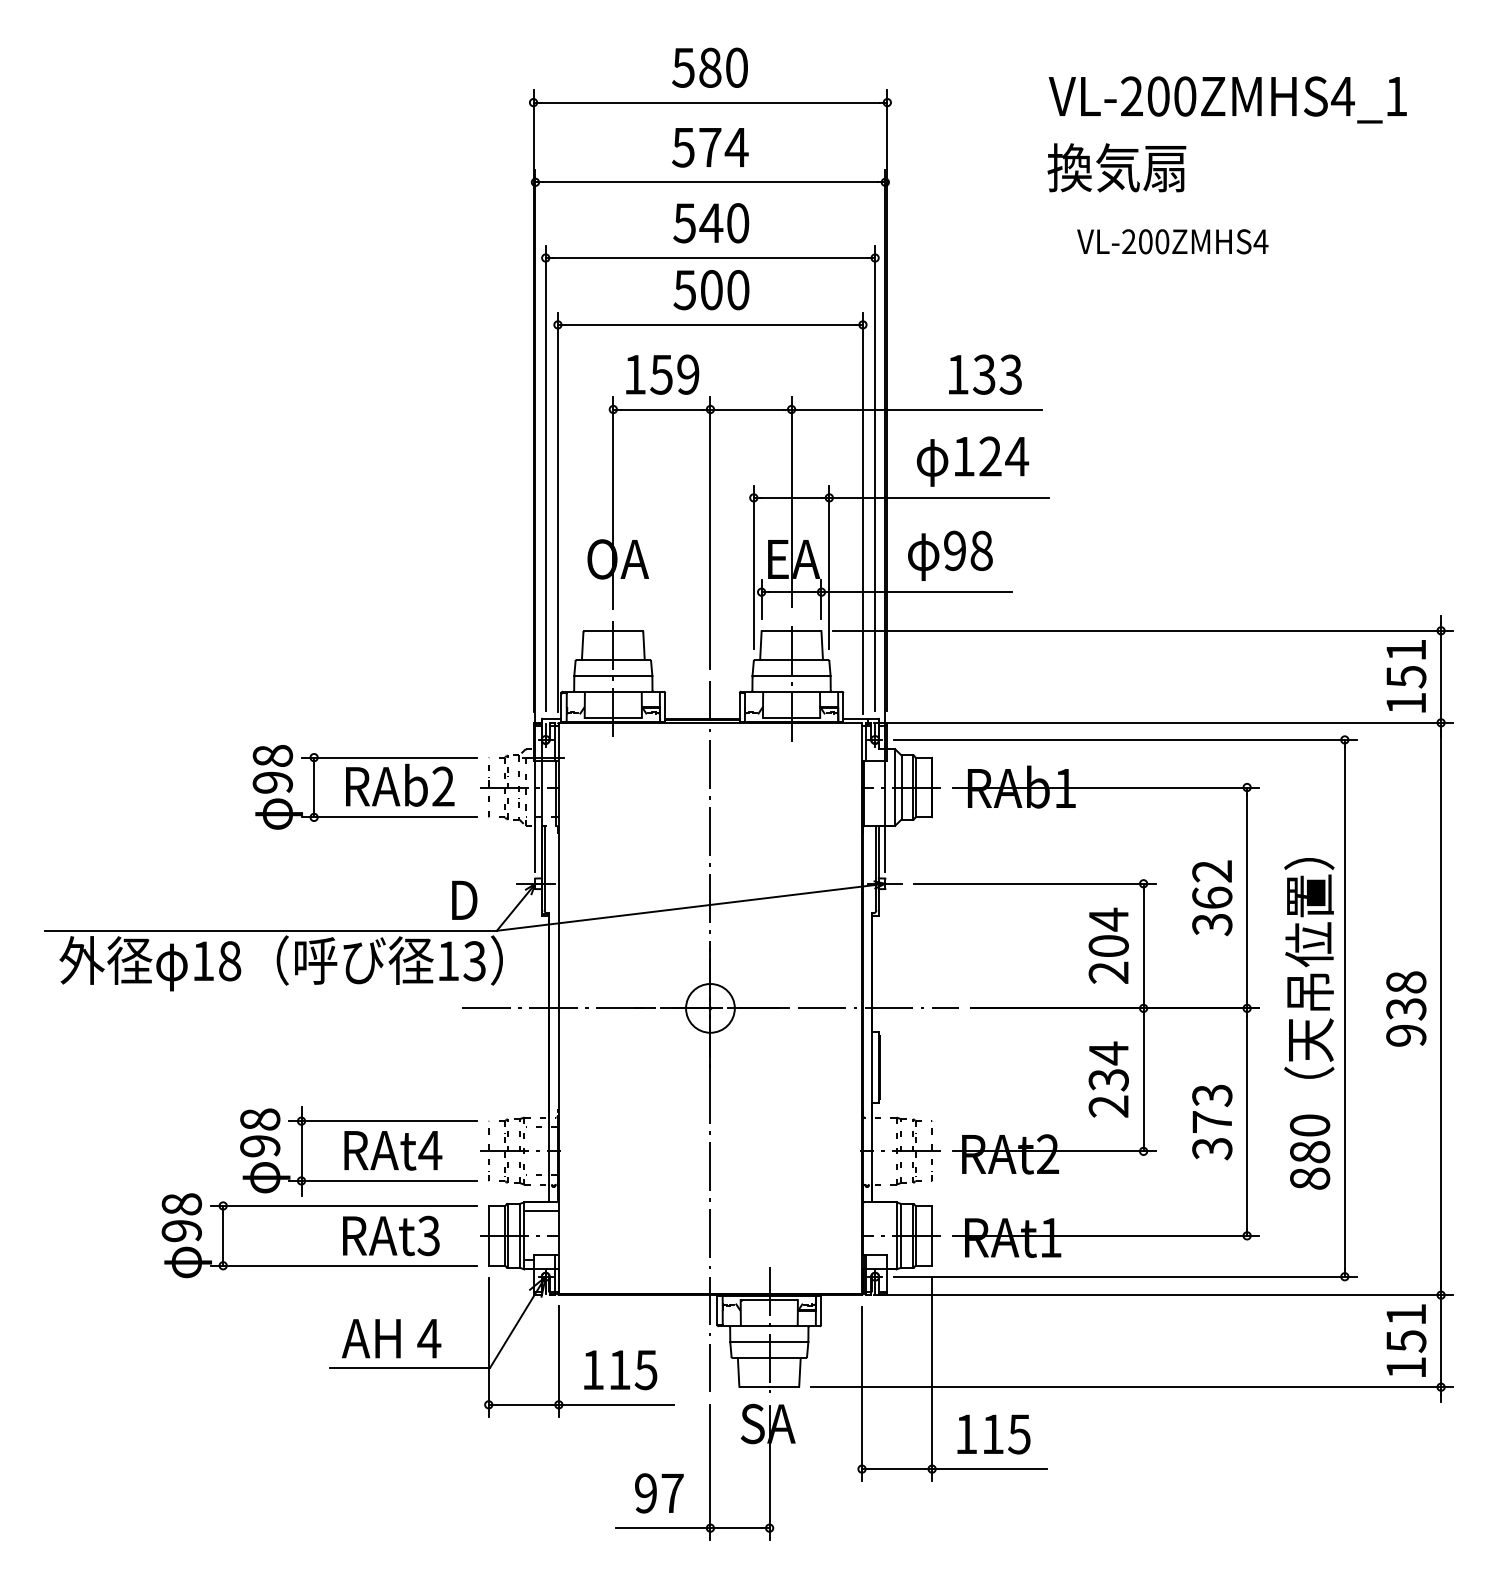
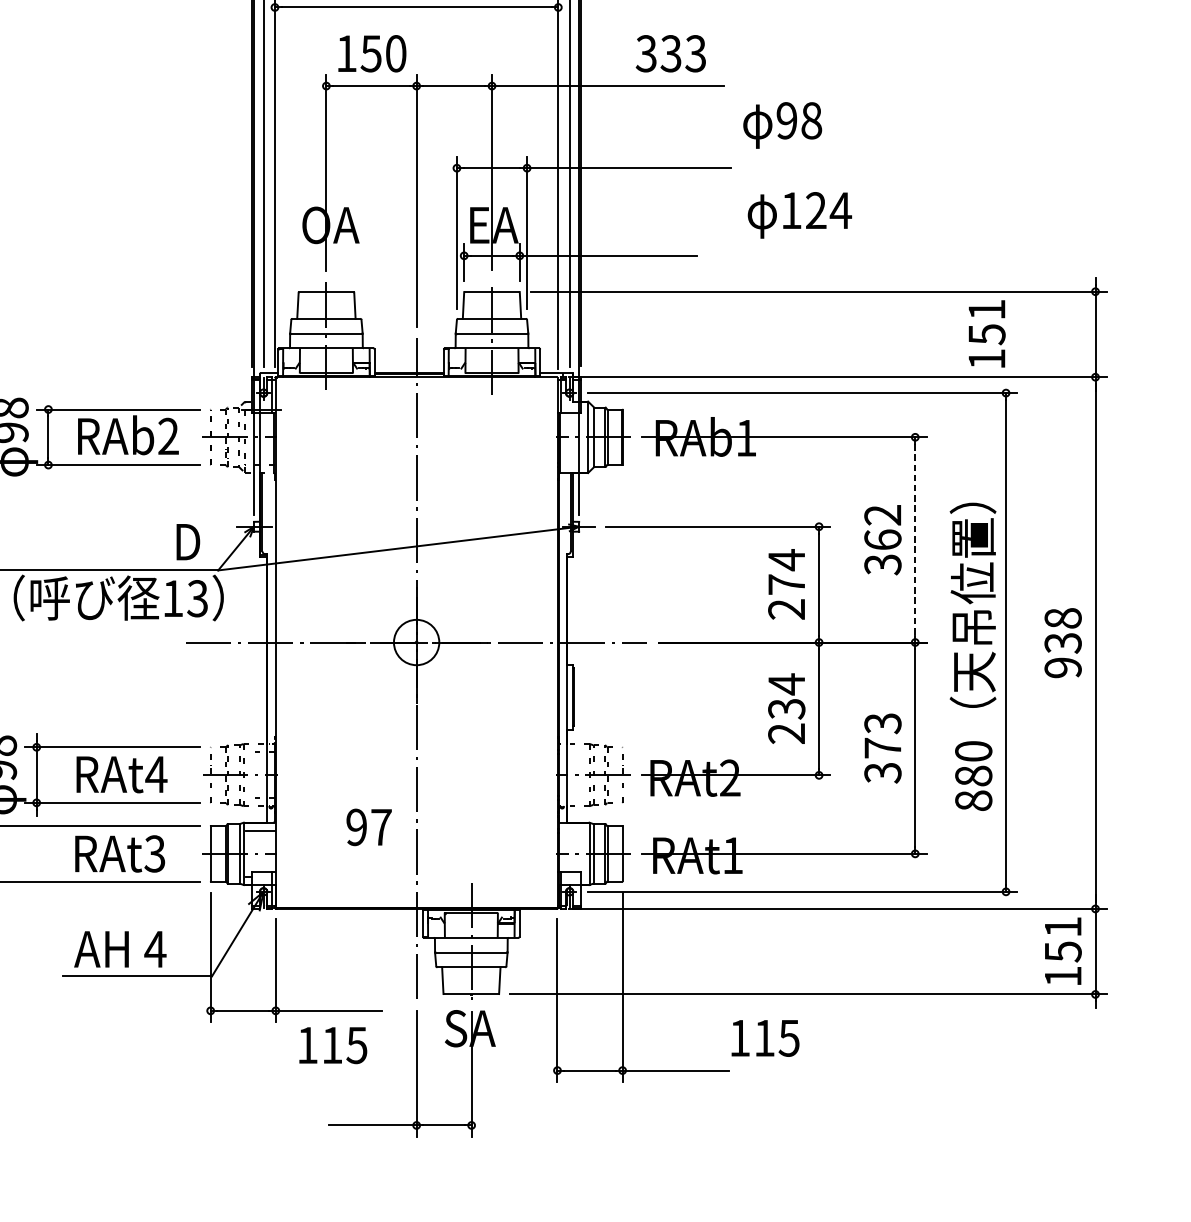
text: (688, 374) -> (396, 53), 159 -> 150
text: (957, 374) -> (646, 53), 133 -> 333
text: (973, 461) -> (800, 215), moved
text: (950, 555) -> (782, 125), moved
text: (1406, 676) -> (987, 334), moved
line: (1247, 898) -> (915, 540), solid -> dashed
text: (1108, 945) -> (786, 584), 204 -> 274
text: (620, 1370) -> (333, 1045), moved
text: (993, 1434) -> (765, 1038), moved
text: (659, 1493) -> (369, 827), moved

